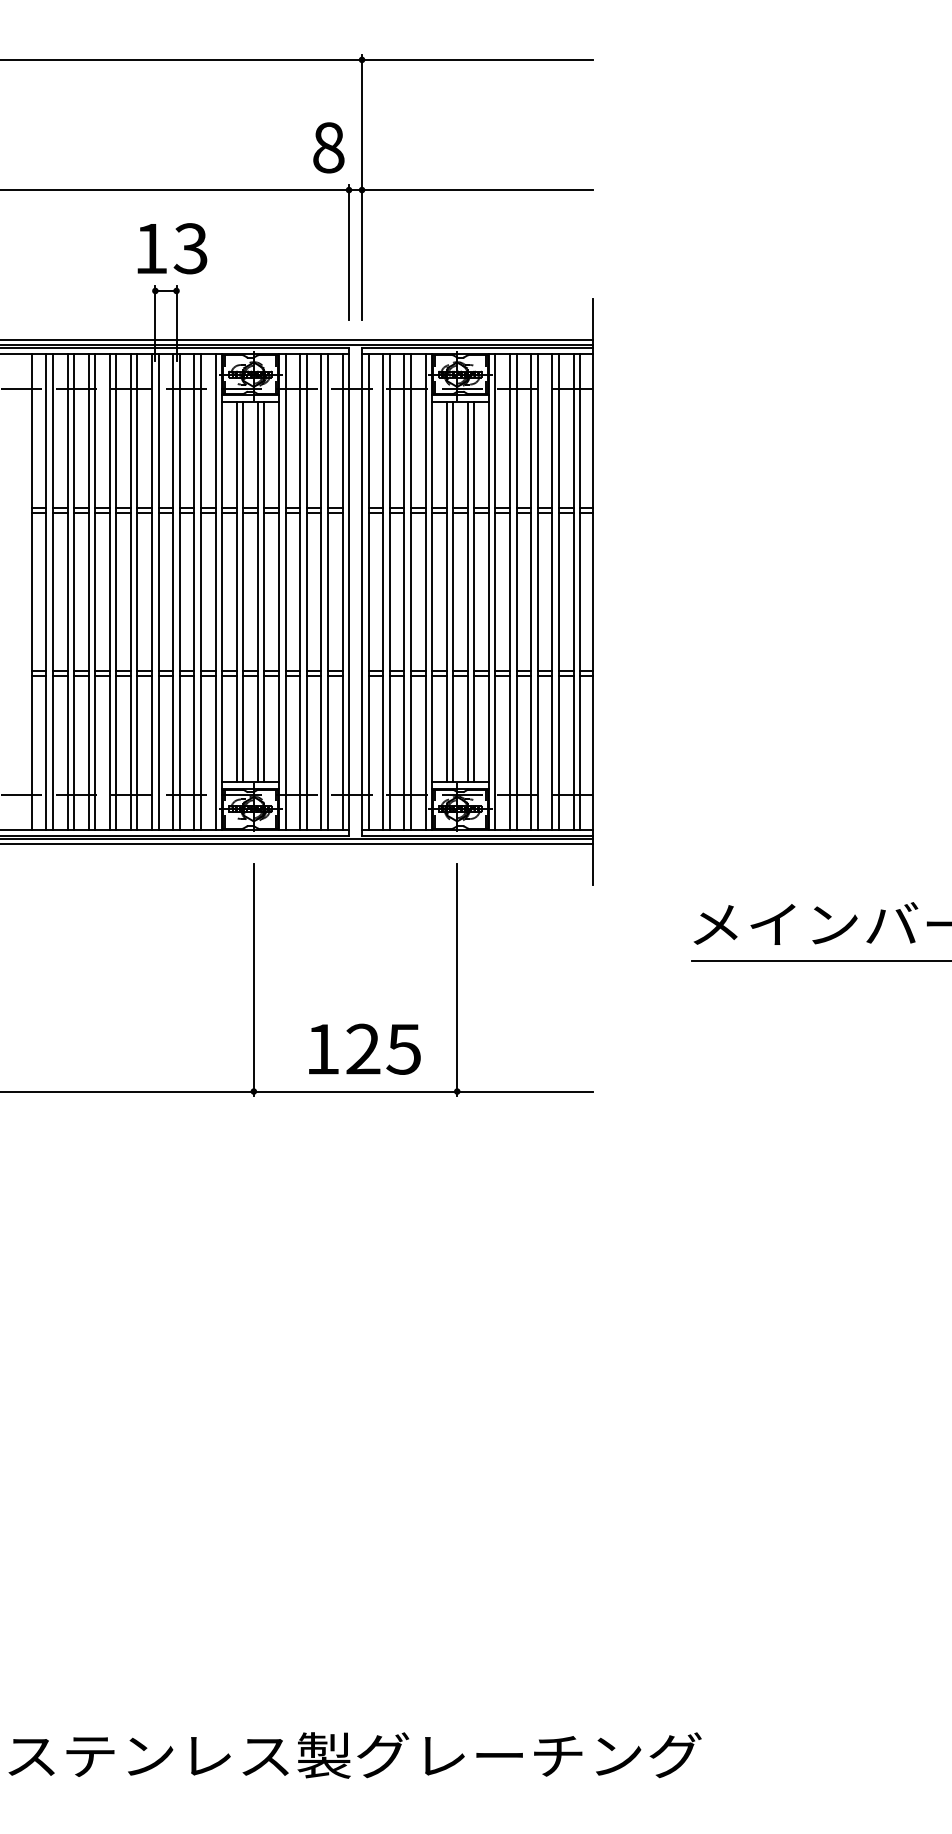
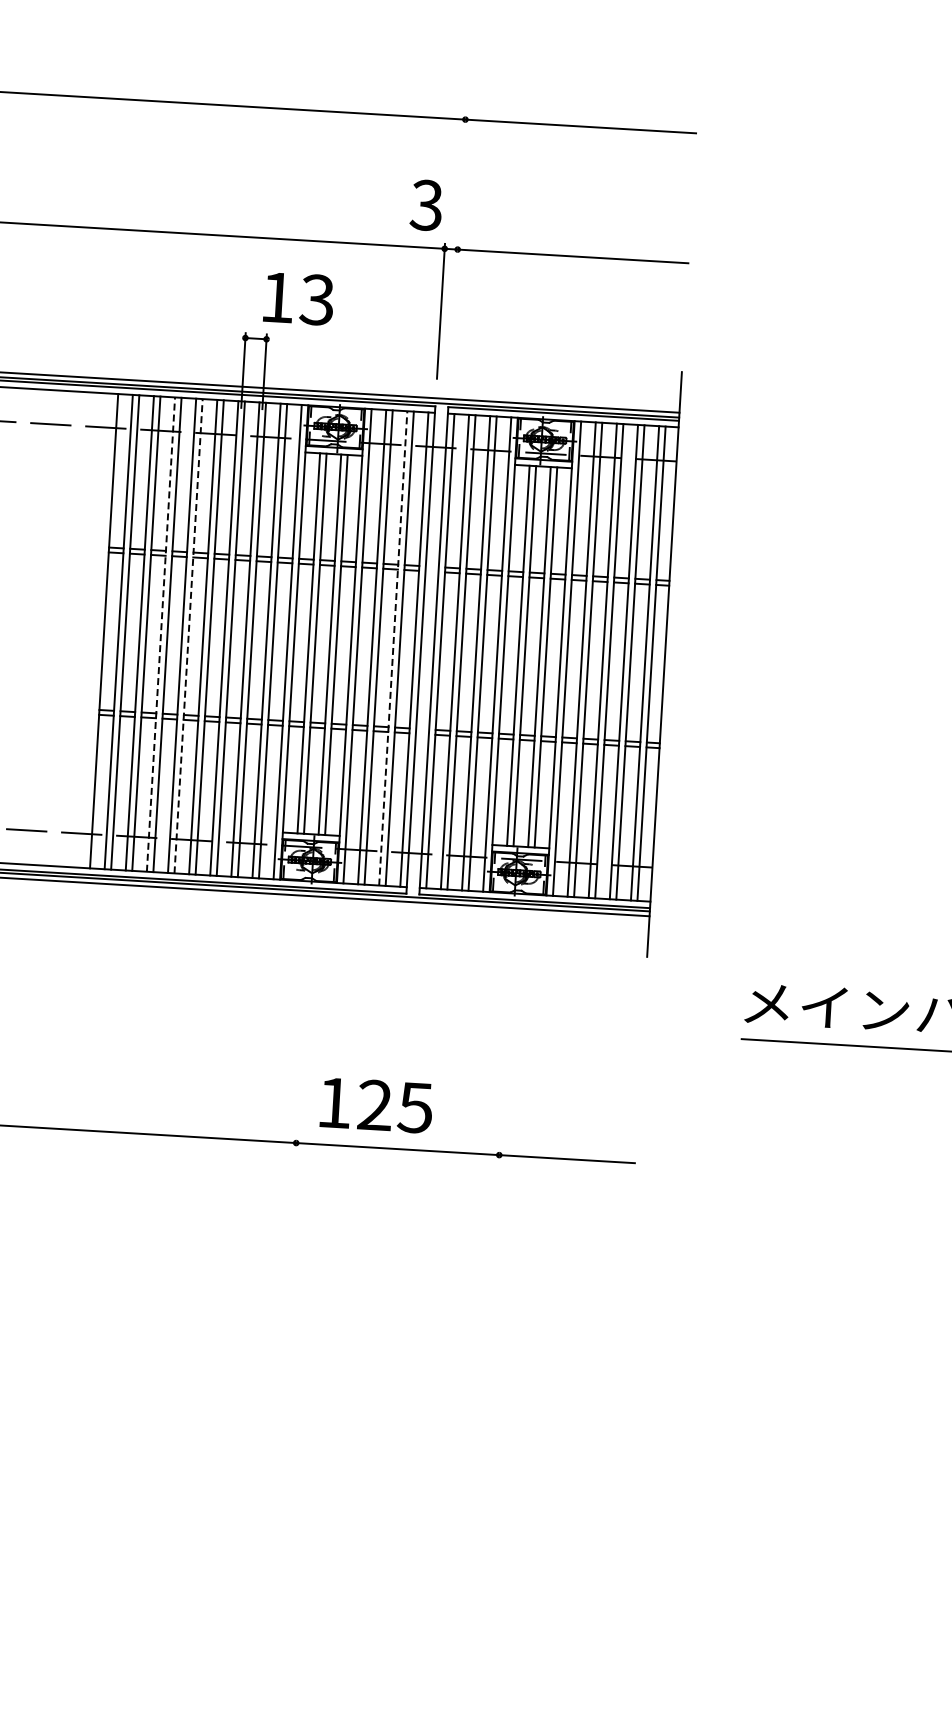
text: (328, 147) -> (426, 205), 8 -> 3
line: (362, 187) -> (458, 247), removed
text: (172, 248) -> (298, 298), moved
line: (88, 592) -> (160, 635), solid -> dashed
line: (116, 592) -> (188, 636), solid -> dashed
line: (321, 592) -> (393, 648), solid -> dashed
line: (253, 979) -> (302, 1031), removed
line: (457, 979) -> (506, 1043), removed
text: (364, 1048) -> (376, 1104), moved

